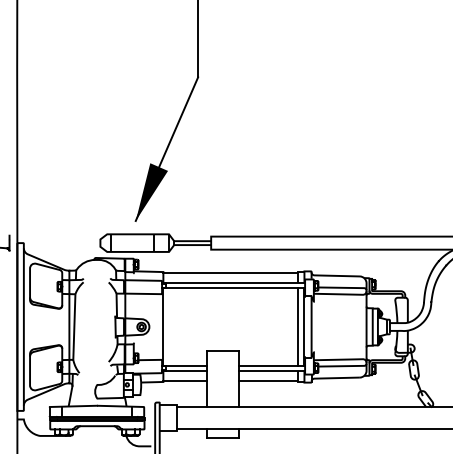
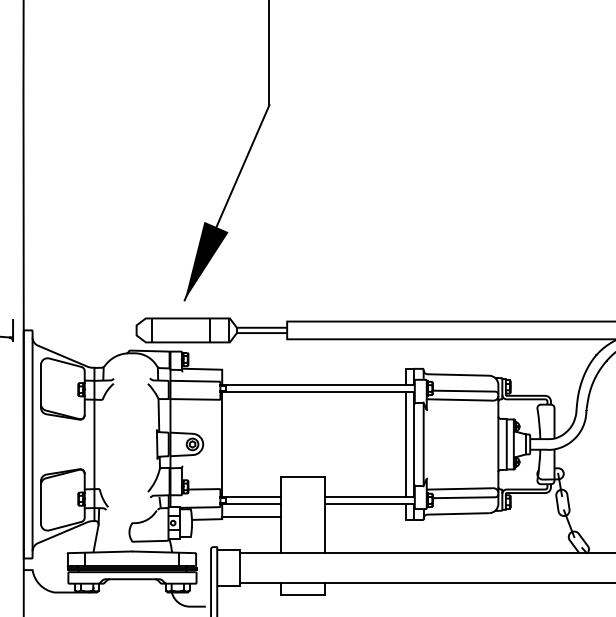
line: (229, 273) -> (312, 371), removed
line: (73, 327) -> (100, 444), removed
line: (268, 380) -> (364, 517), removed

